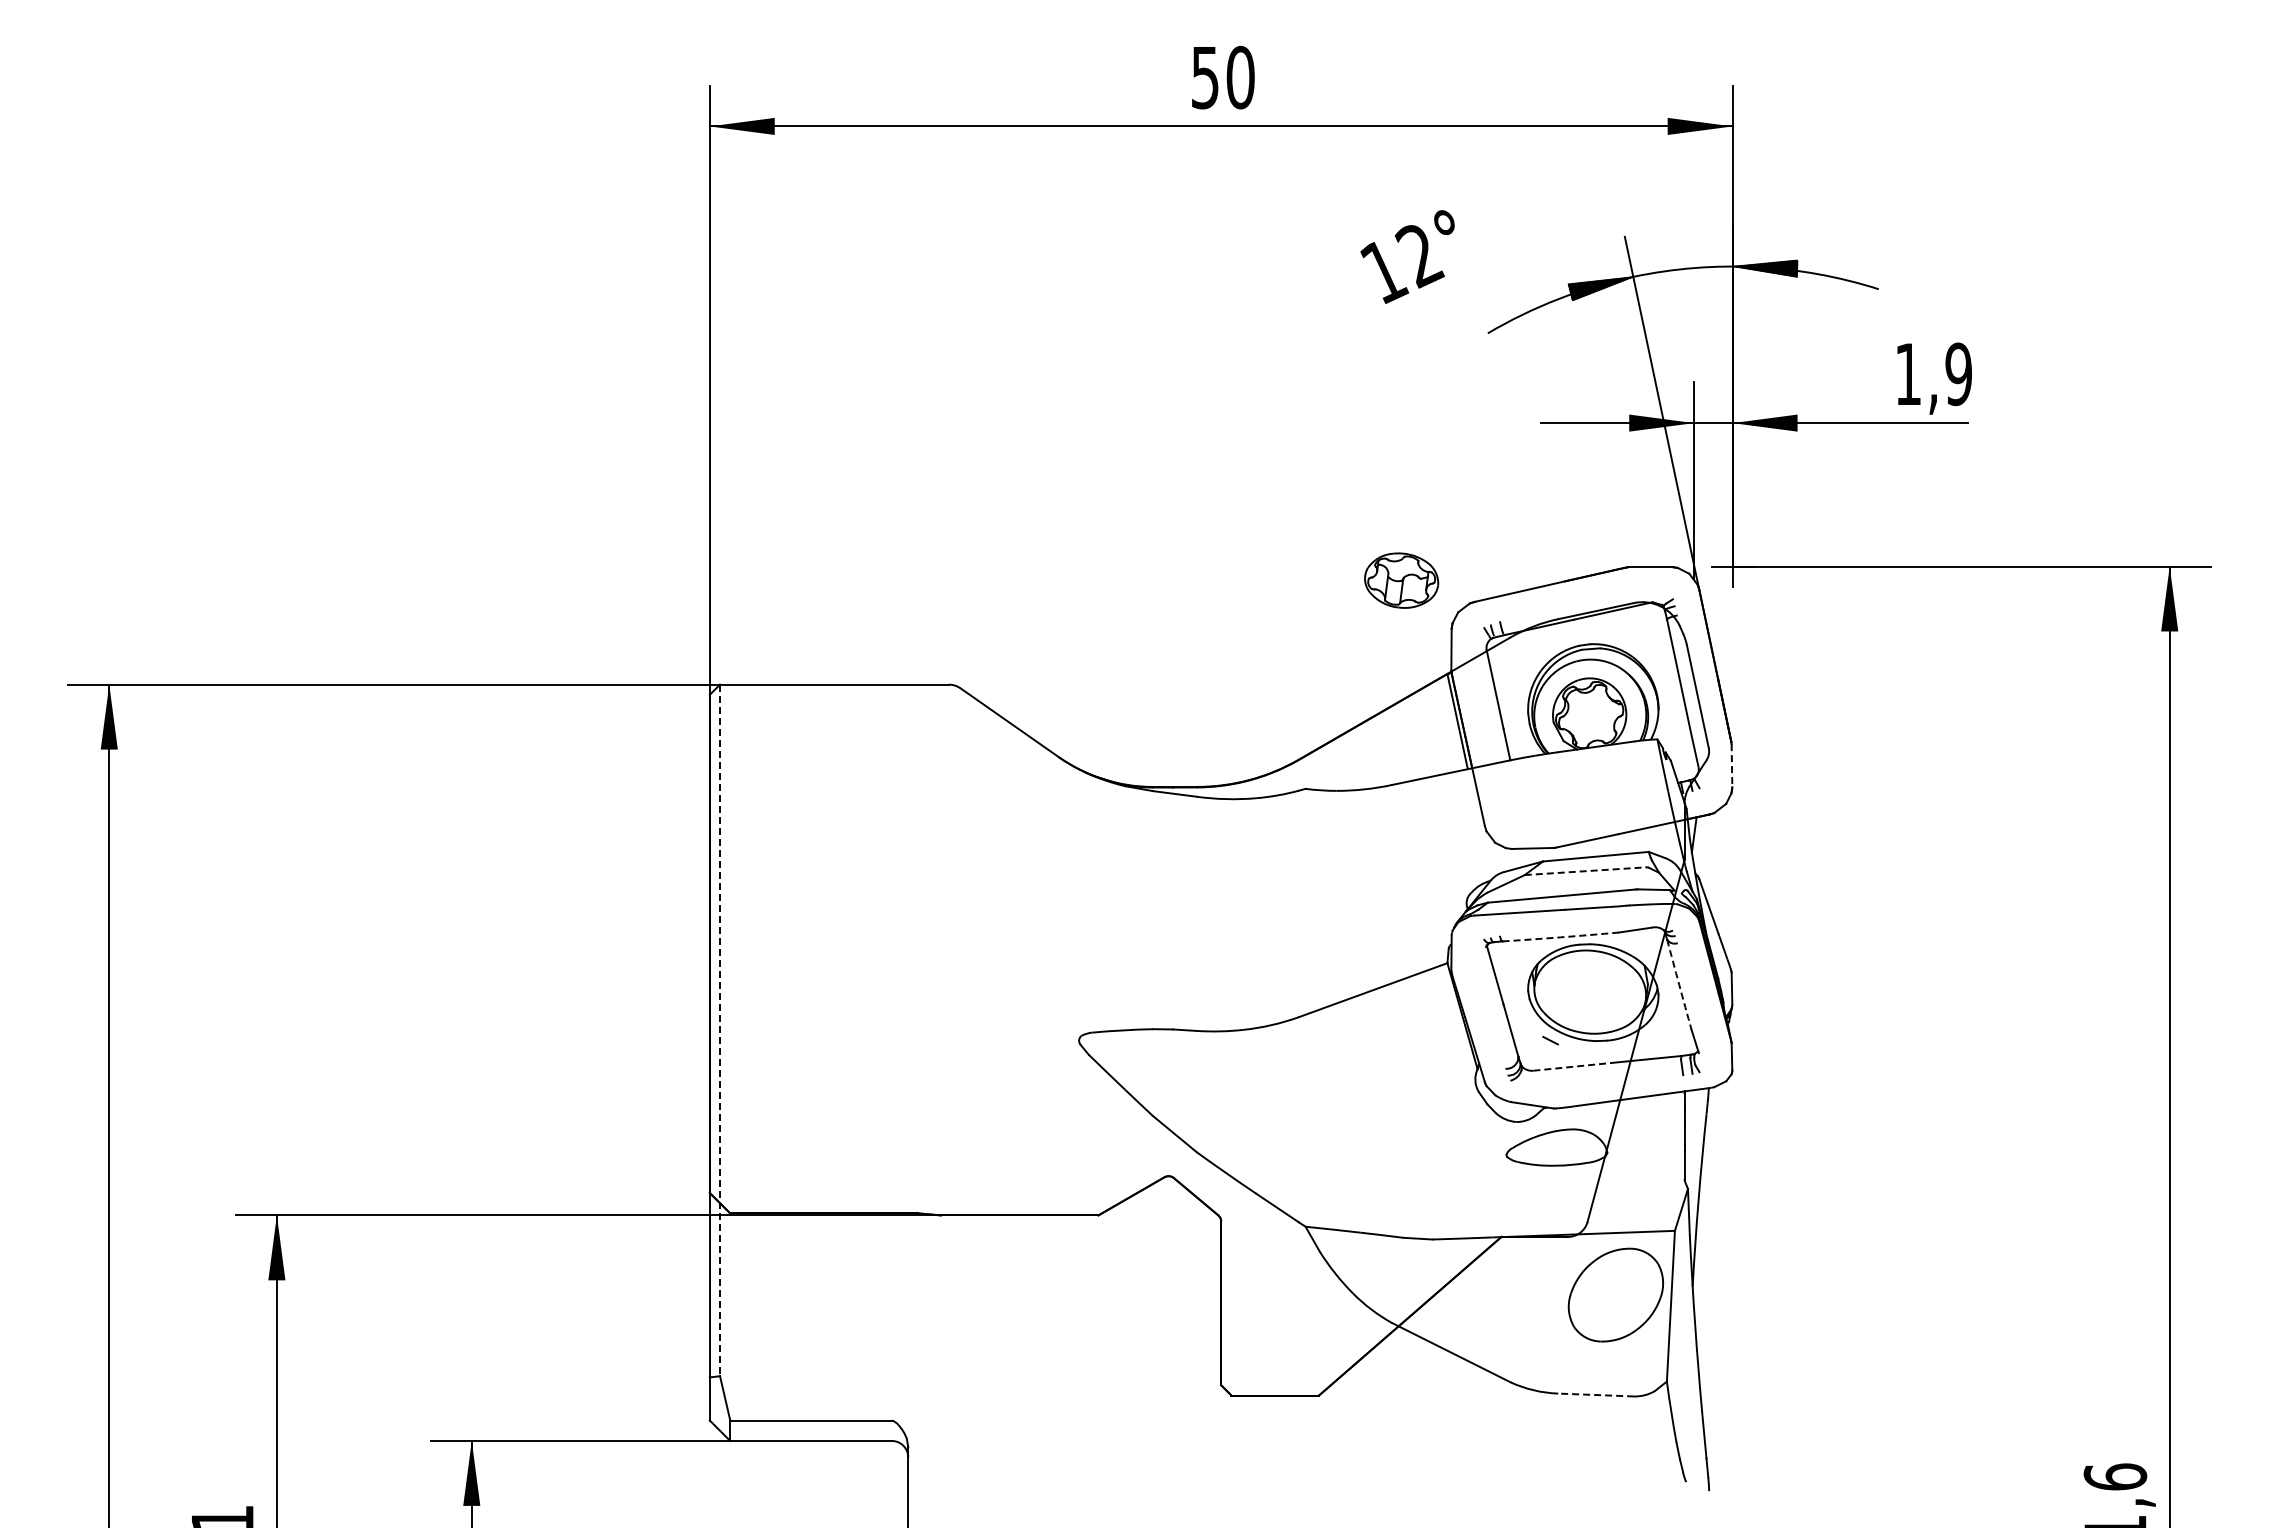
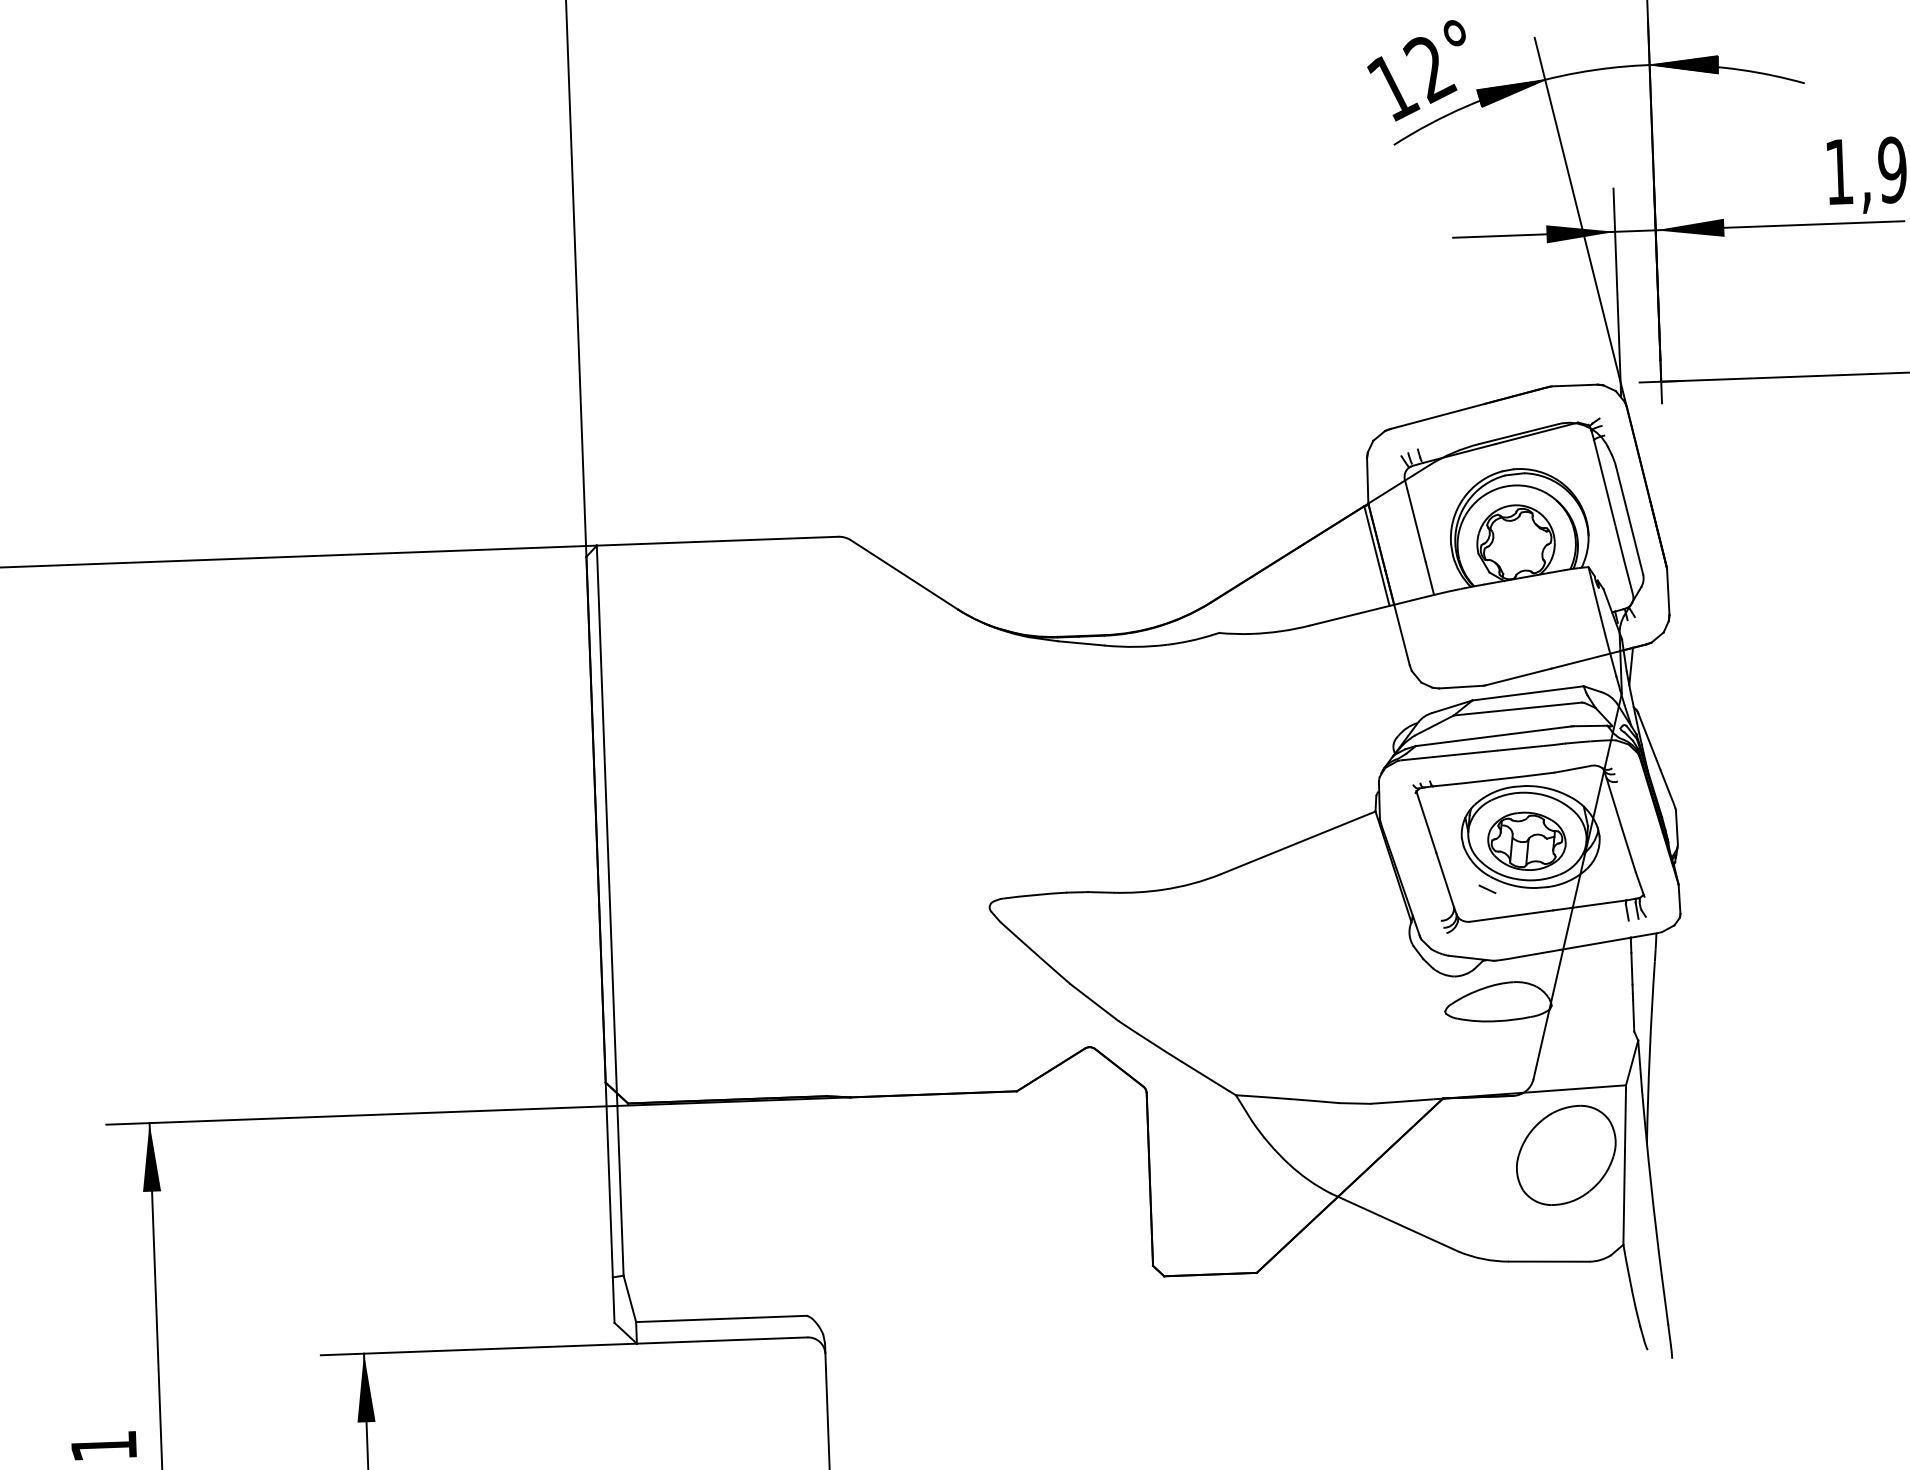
text: (1407, 256) -> (1417, 70), moved
part: (1401, 580) -> (1526, 841), moved
line: (1731, 765) -> (1667, 591), dashed -> solid
line: (1586, 871) -> (1518, 709), dashed -> solid
arc: (1560, 937) -> (1493, 780), dashed -> solid
arc: (1679, 984) -> (1621, 825), dashed -> solid
line: (720, 1030) -> (610, 910), dashed -> solid
line: (1572, 1066) -> (1511, 915), dashed -> solid
line: (1596, 1395) -> (1549, 1262), dashed -> solid

